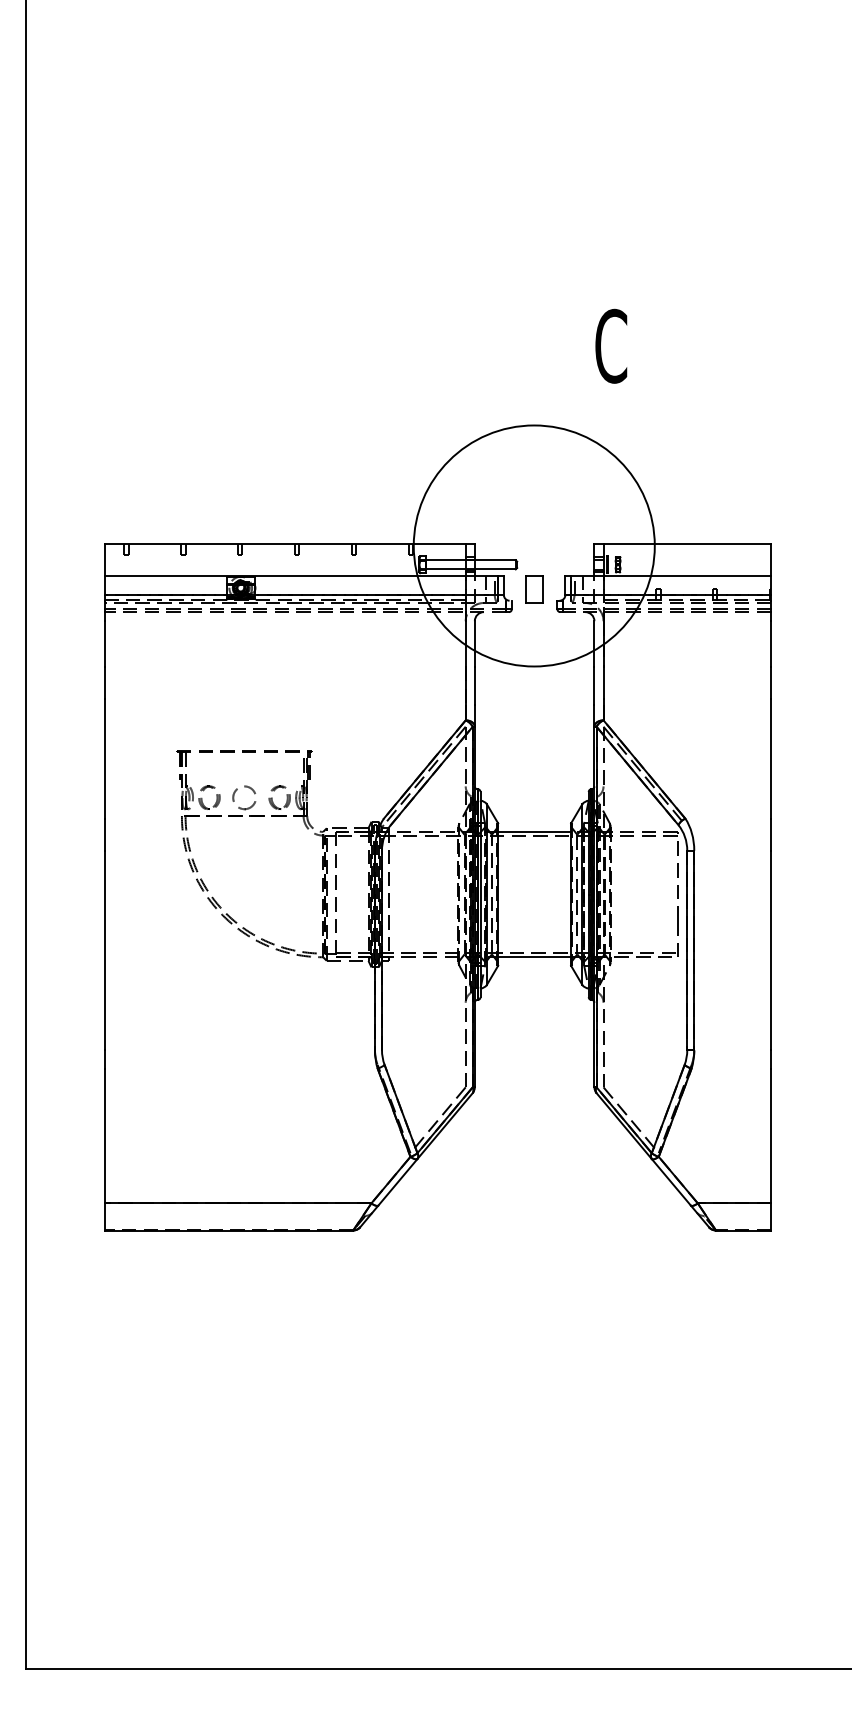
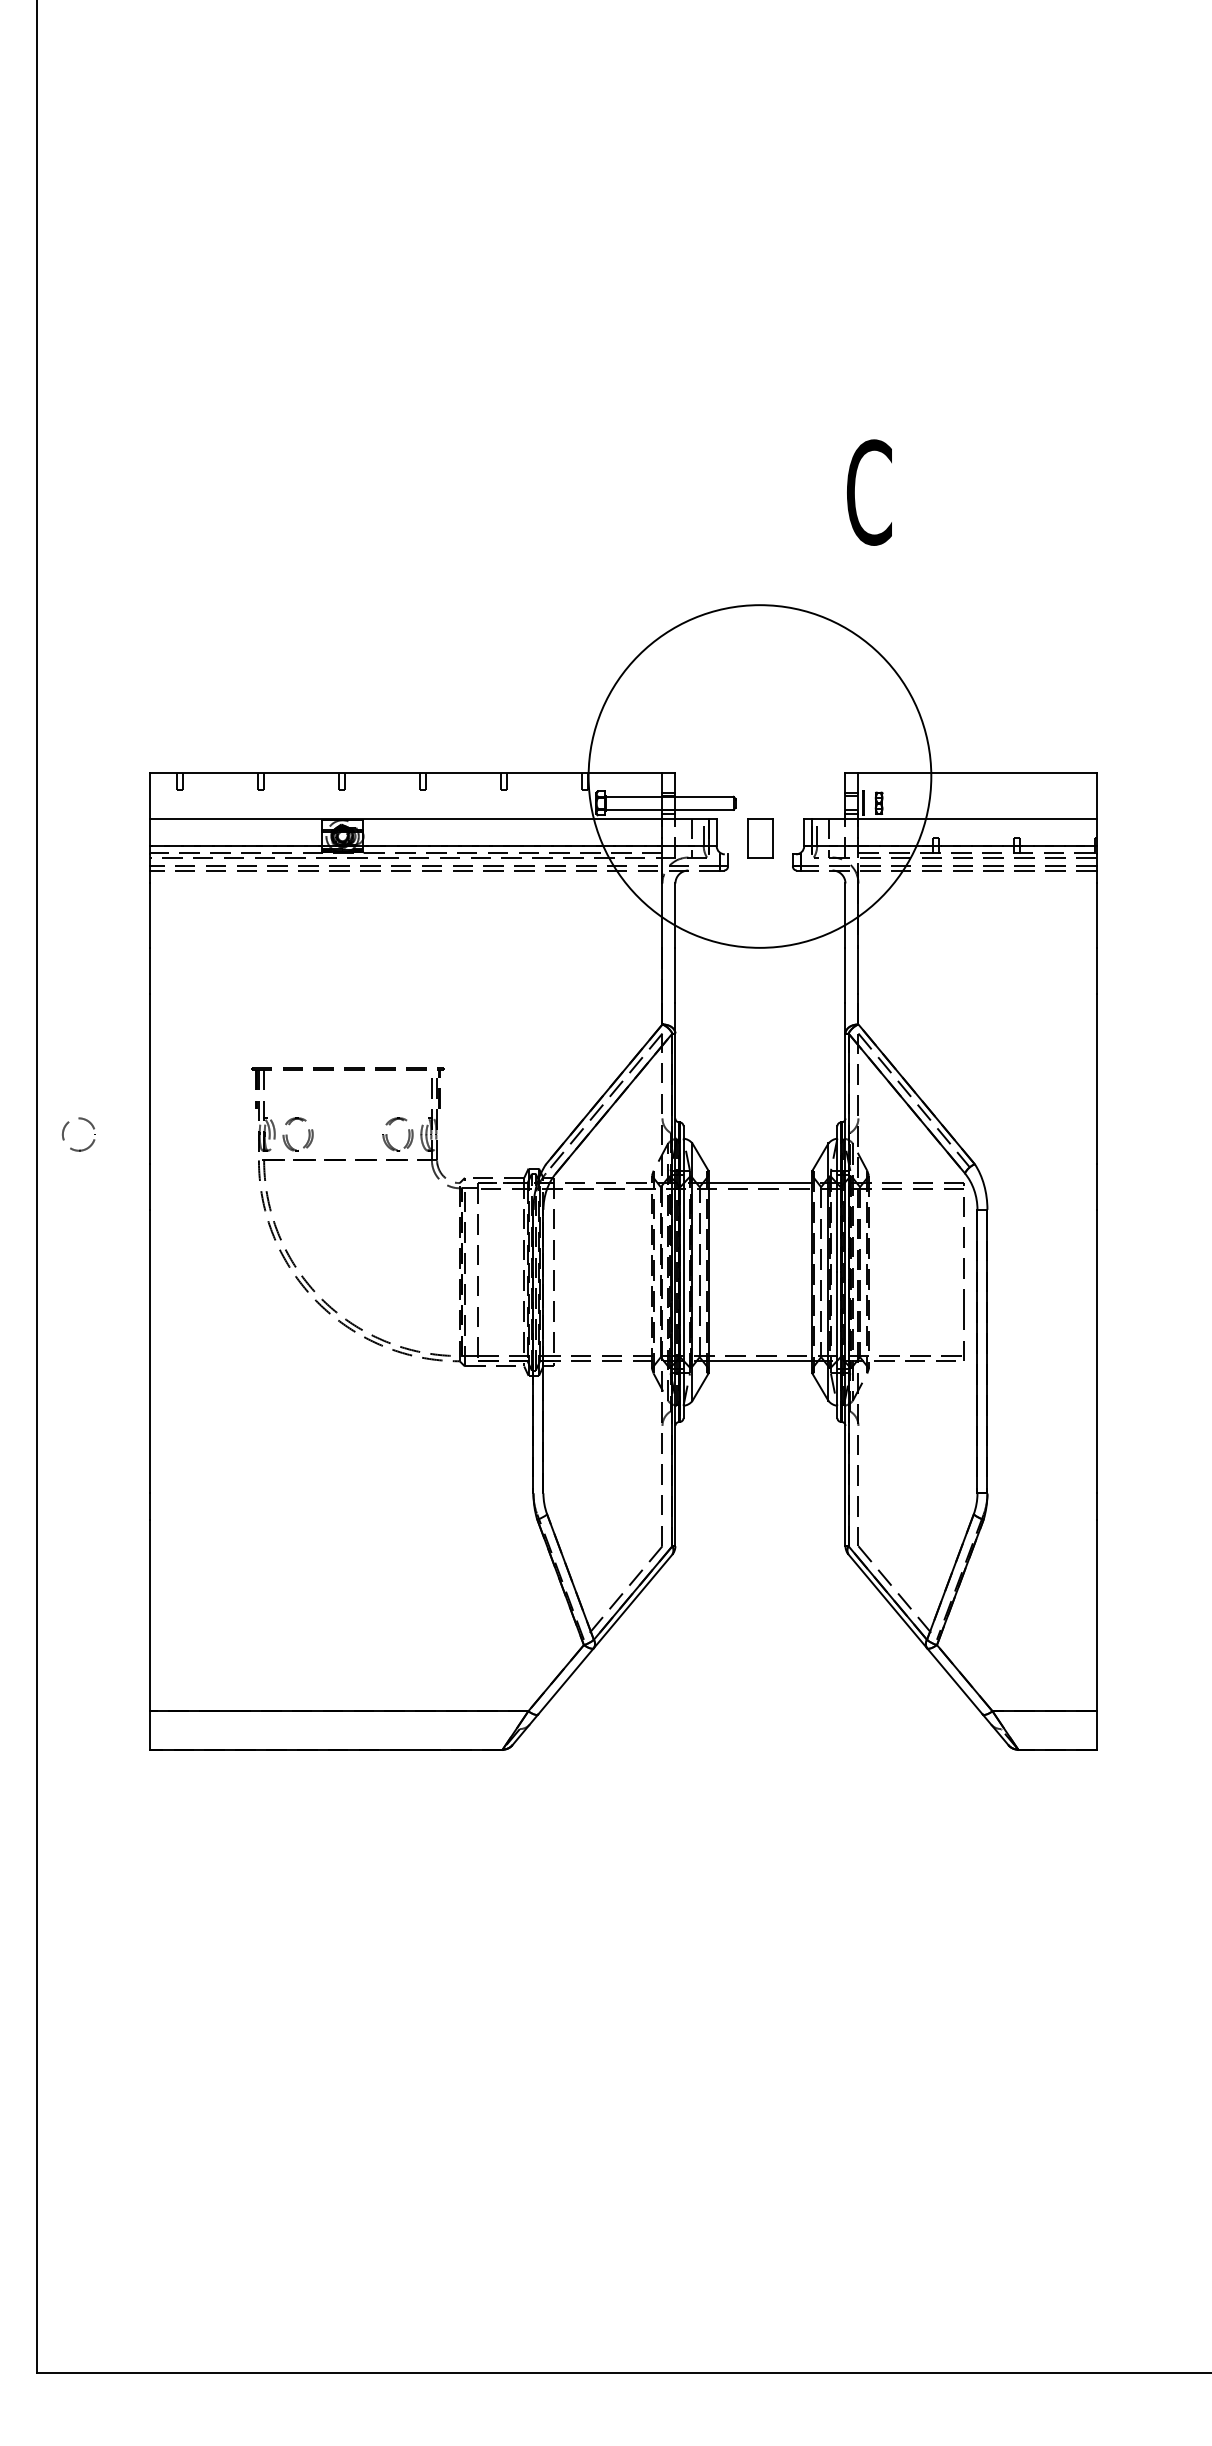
part: (235, 793) -> (65, 1128), moved

